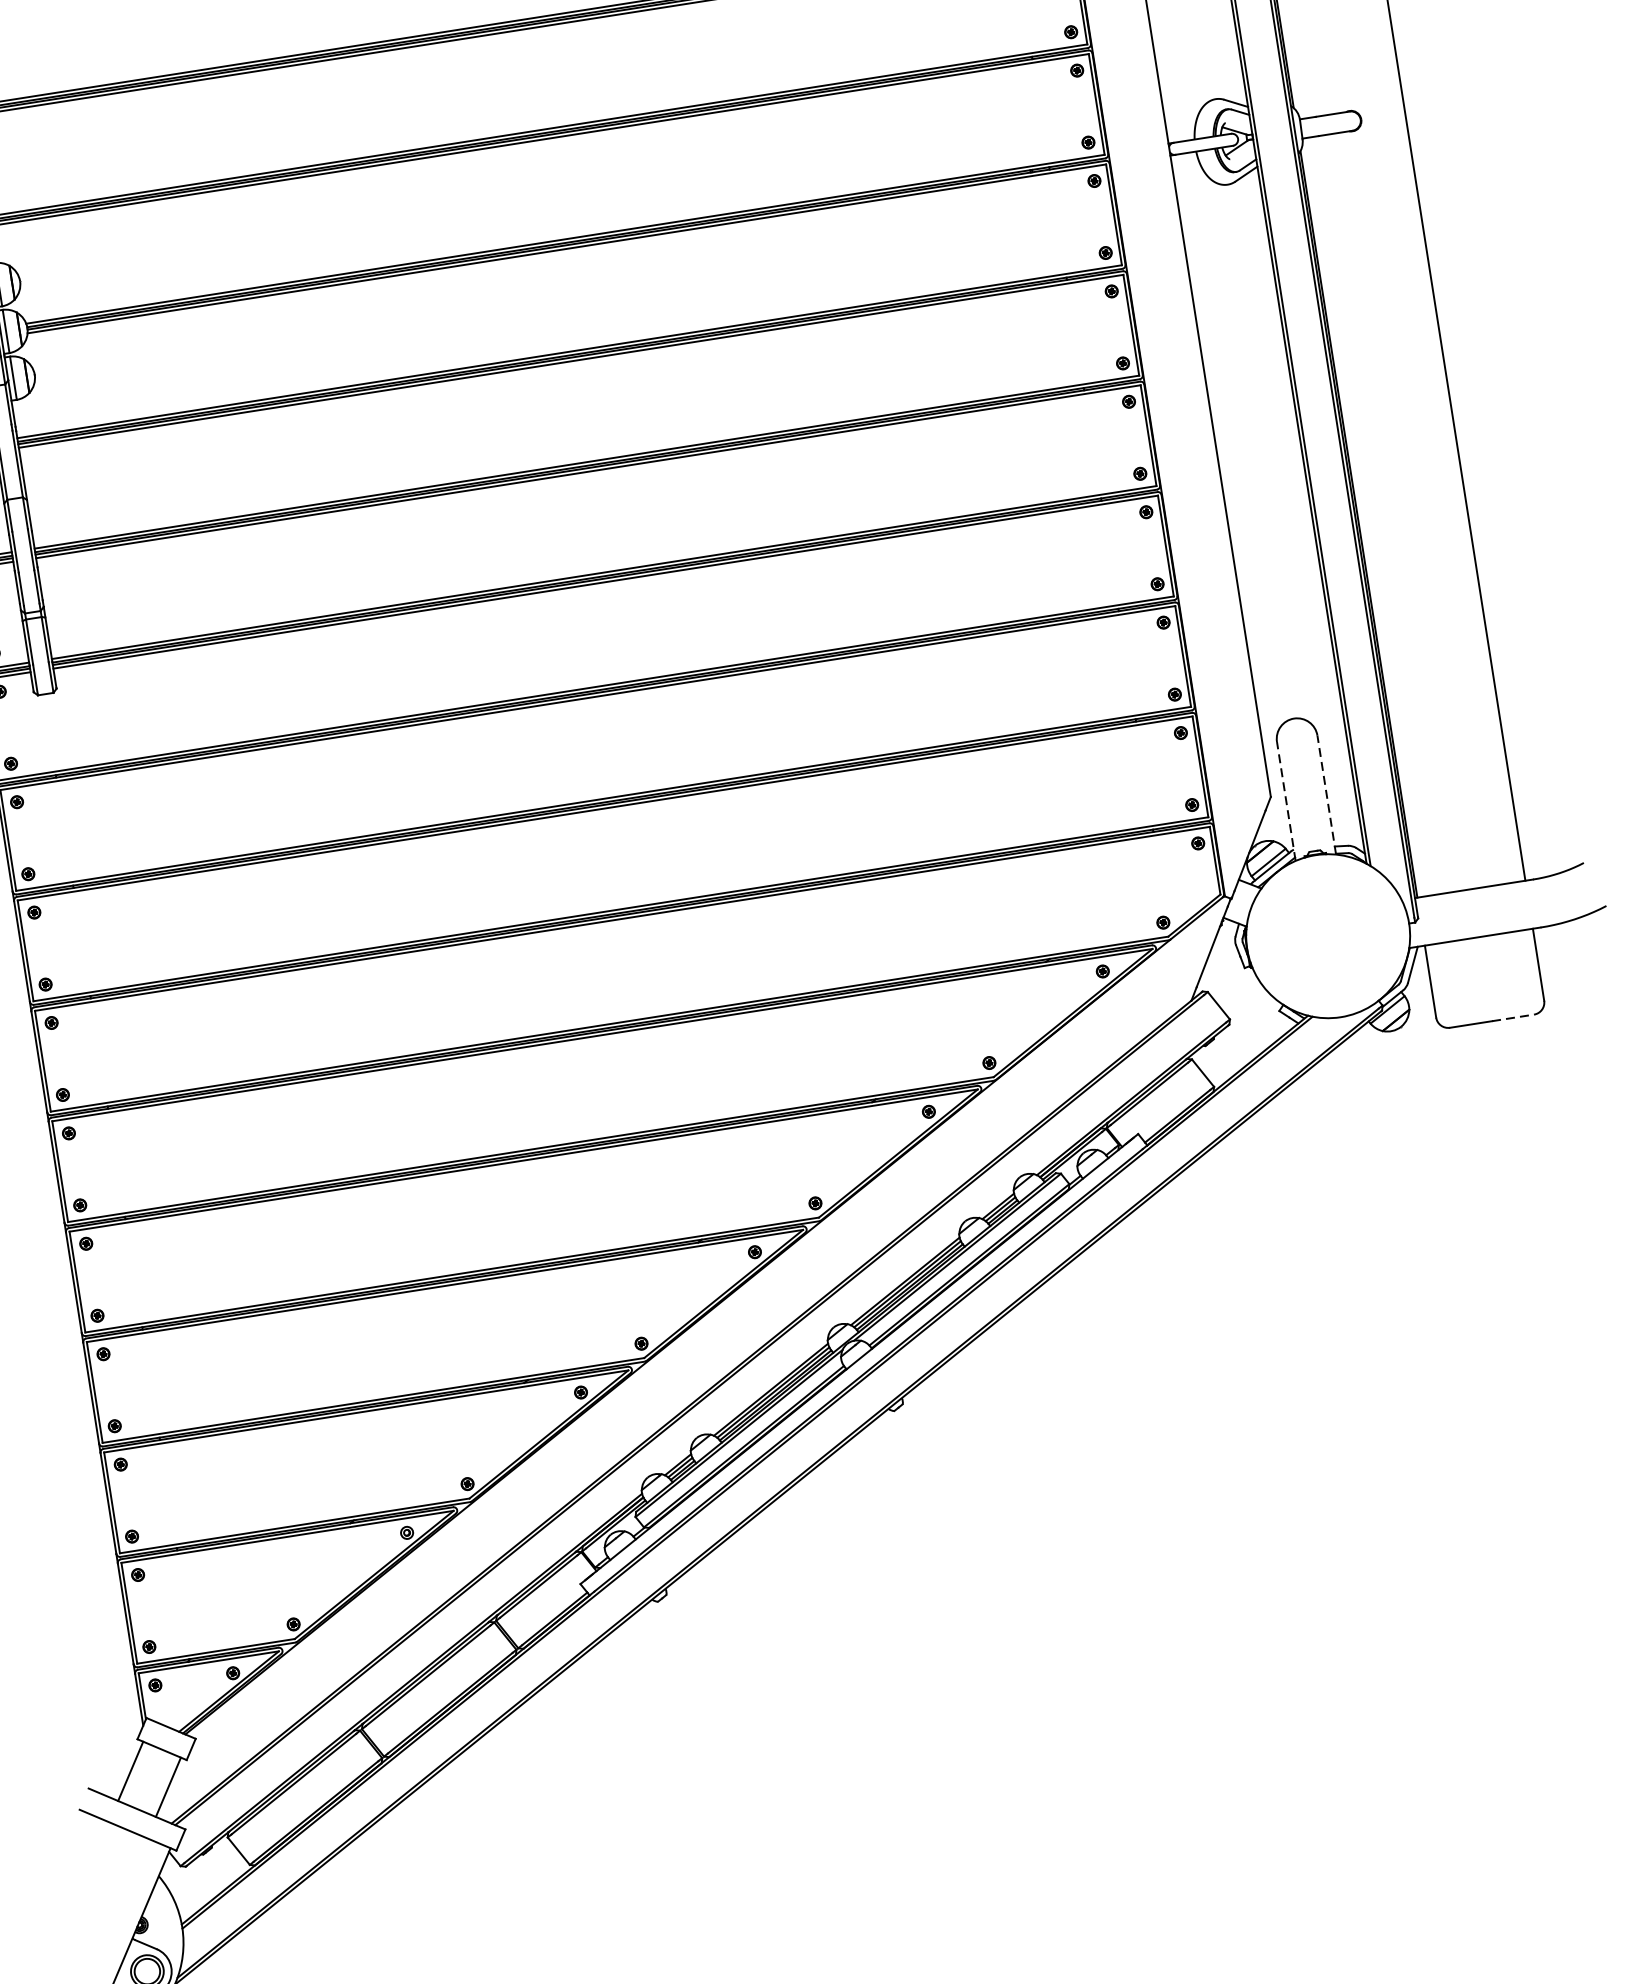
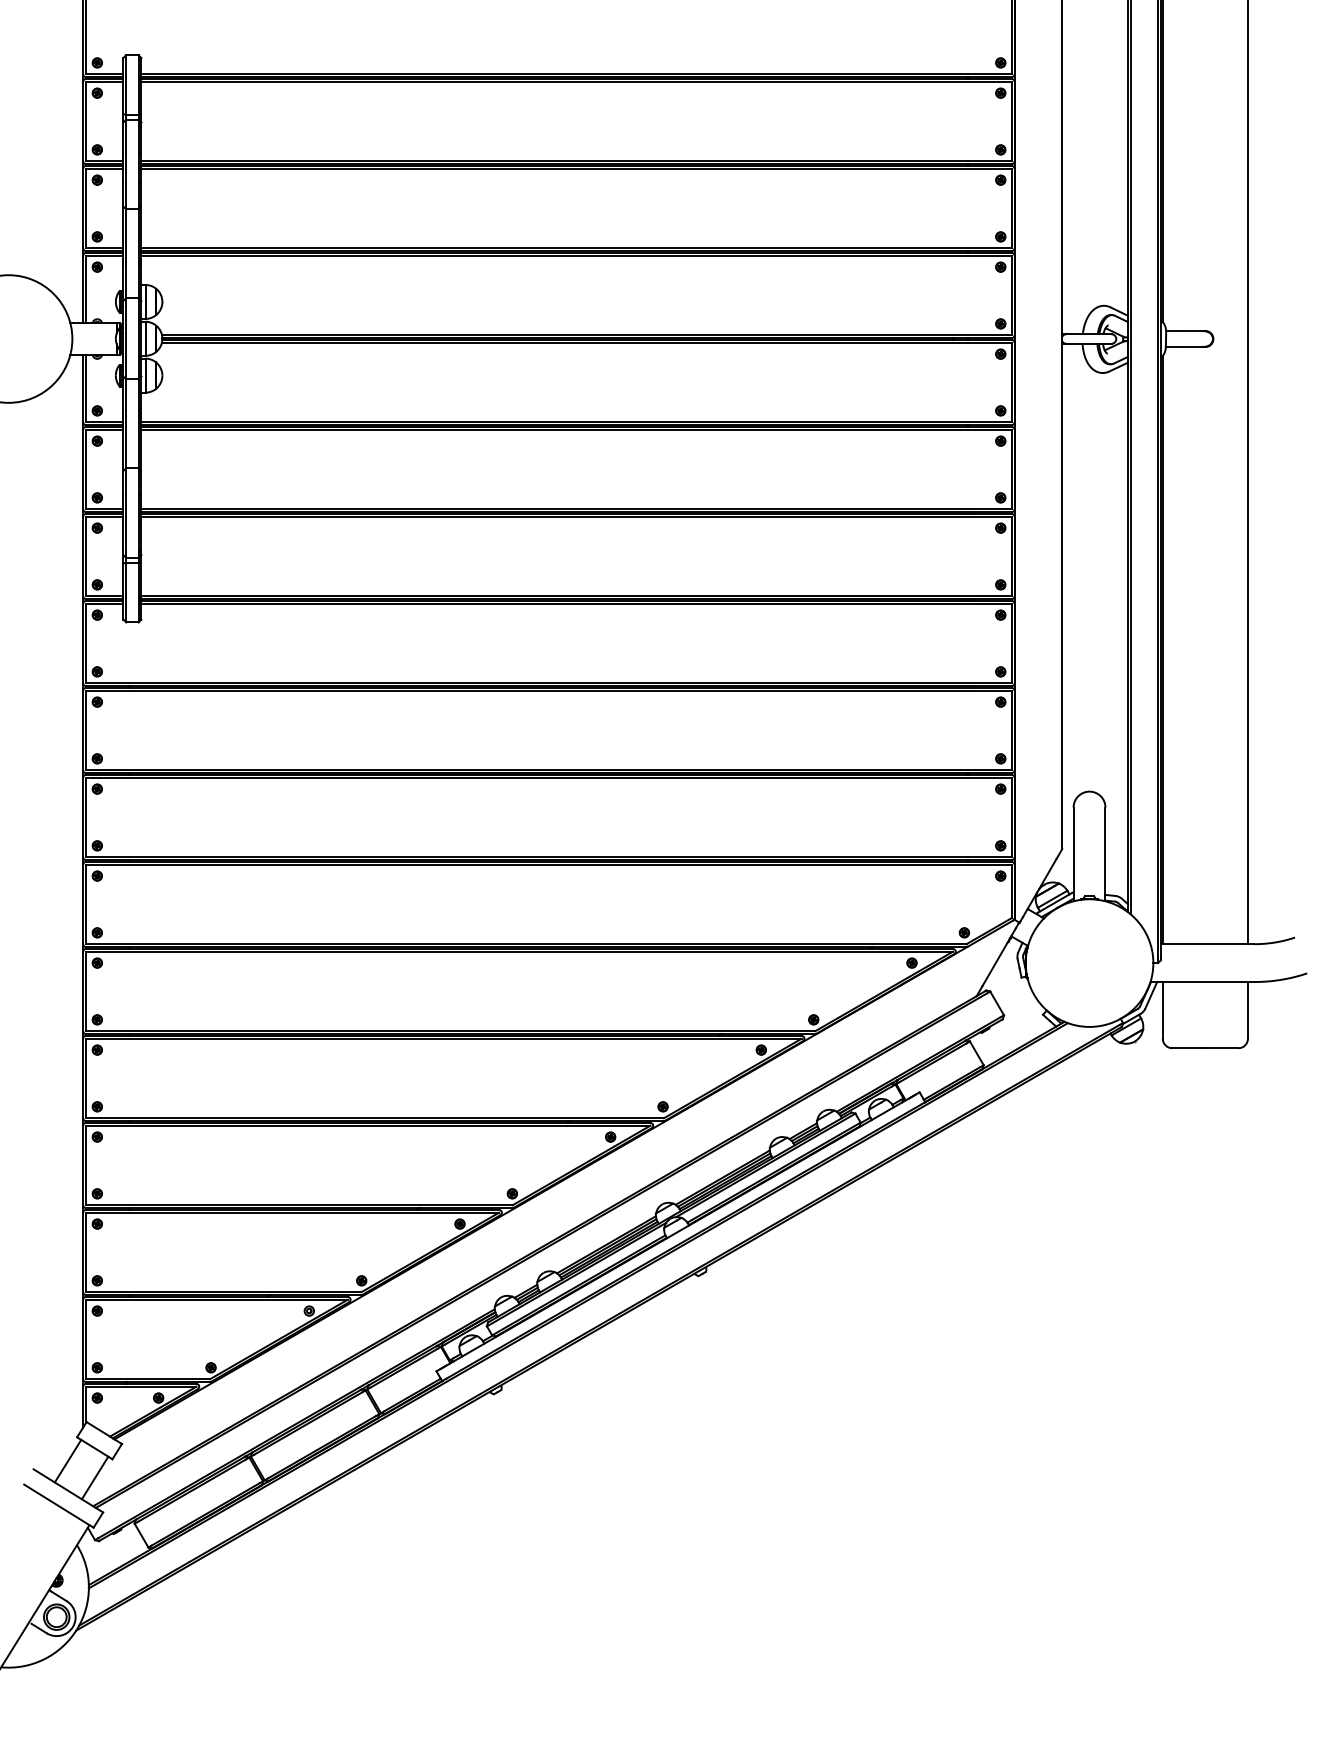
line: (1326, 795) -> (1105, 854), dashed -> solid
line: (1286, 801) -> (1073, 854), dashed -> solid
line: (1512, 1018) -> (1221, 1048), dashed -> solid

